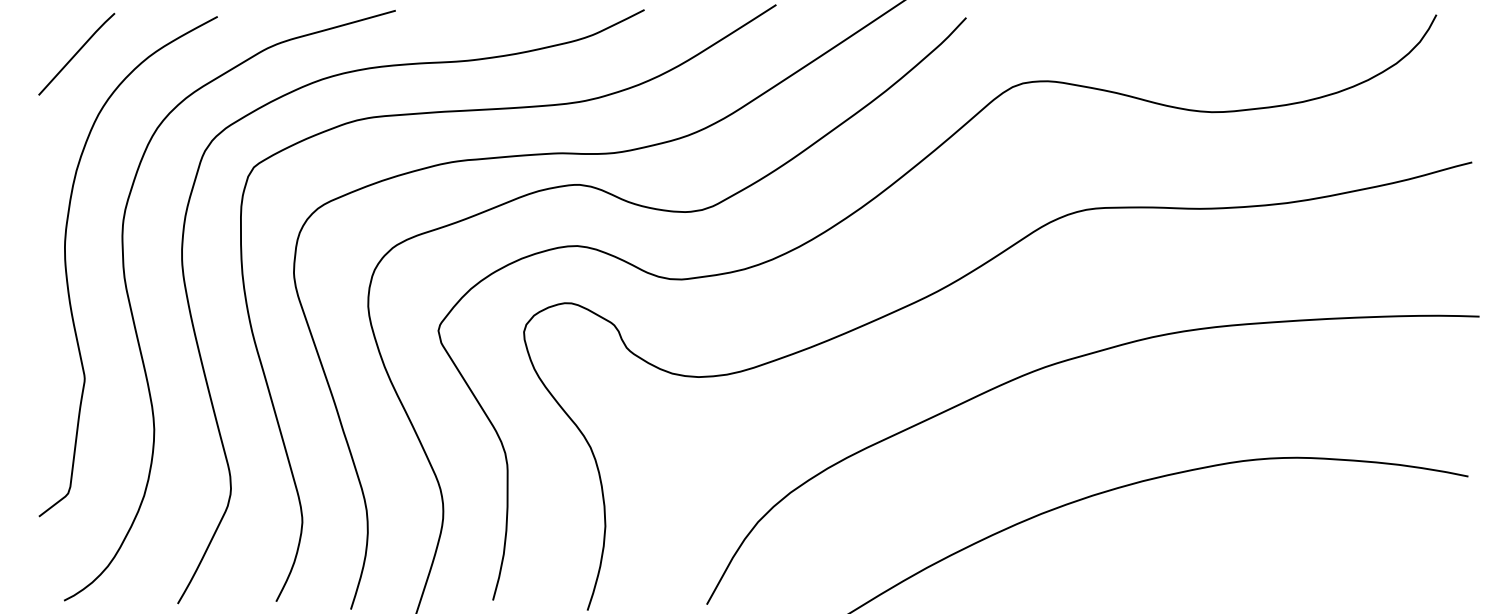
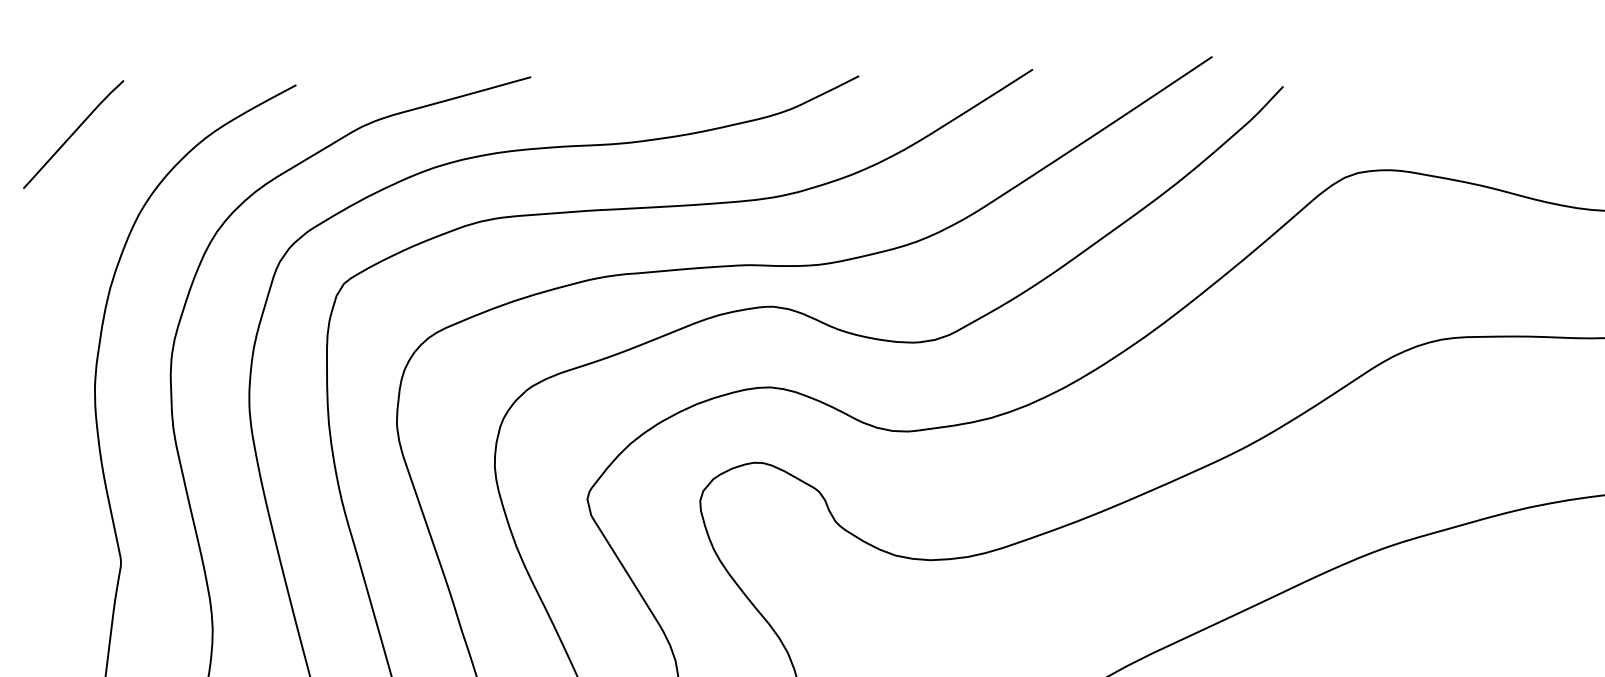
line: (76, 53) -> (73, 133), moved

